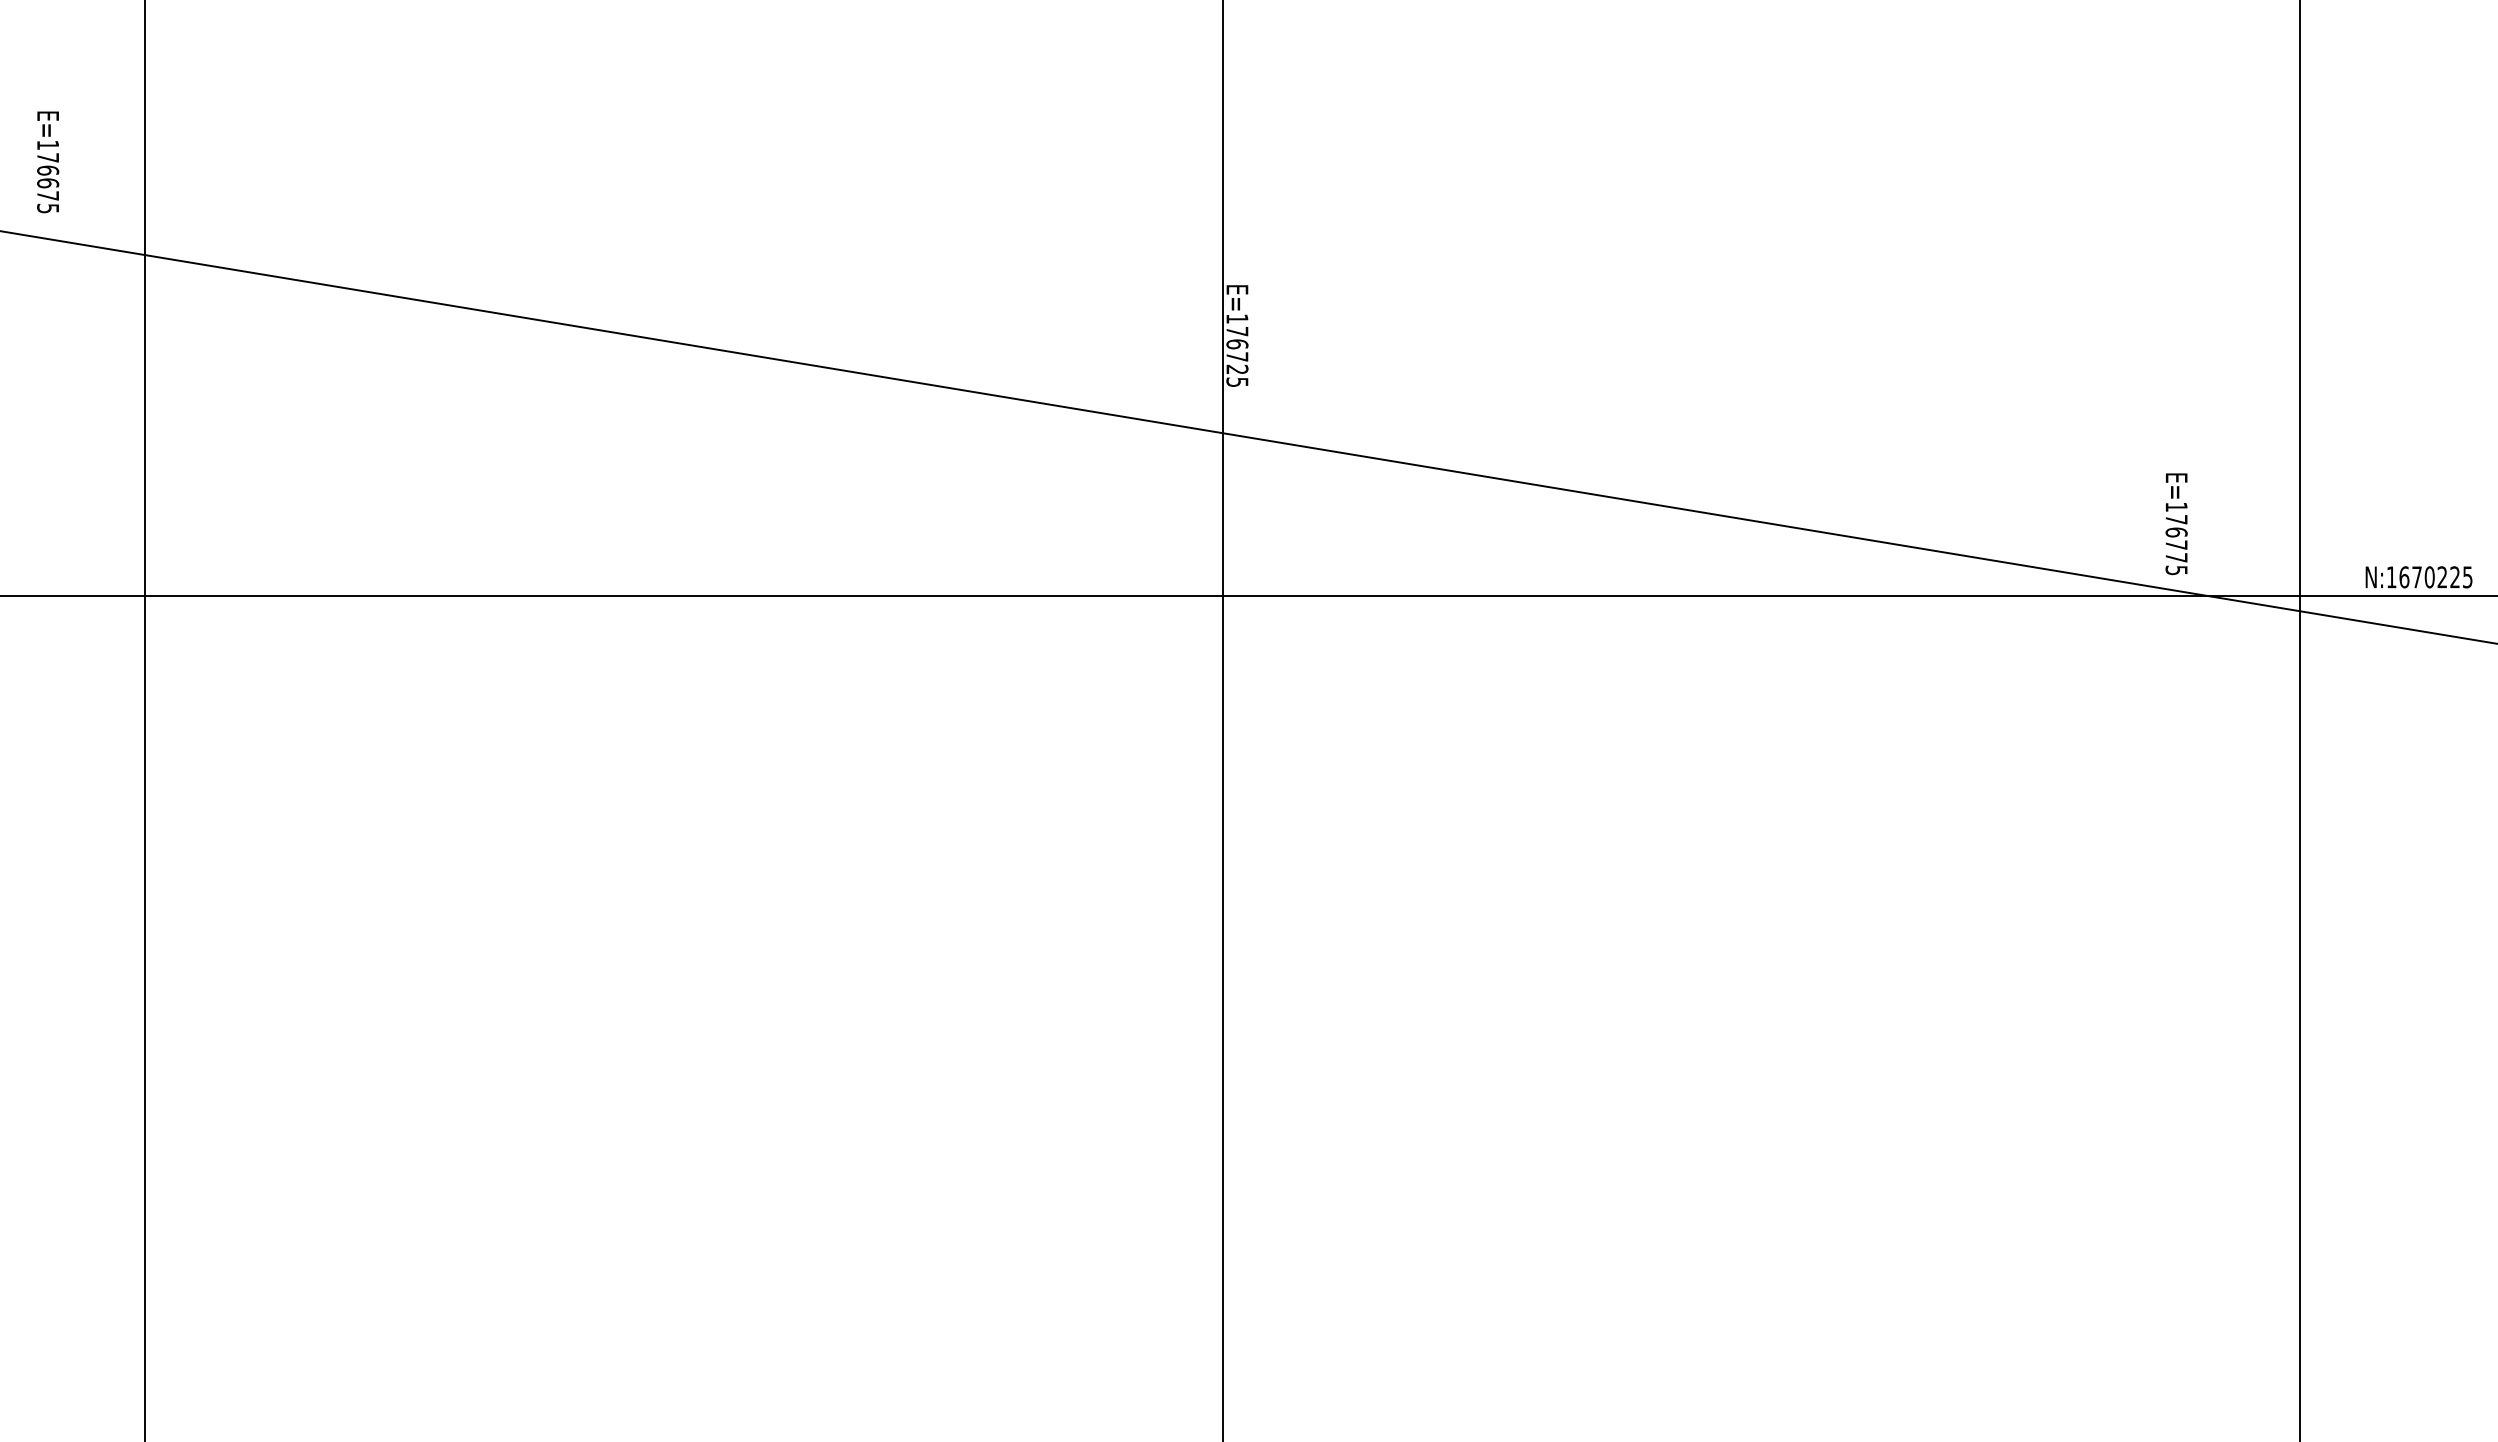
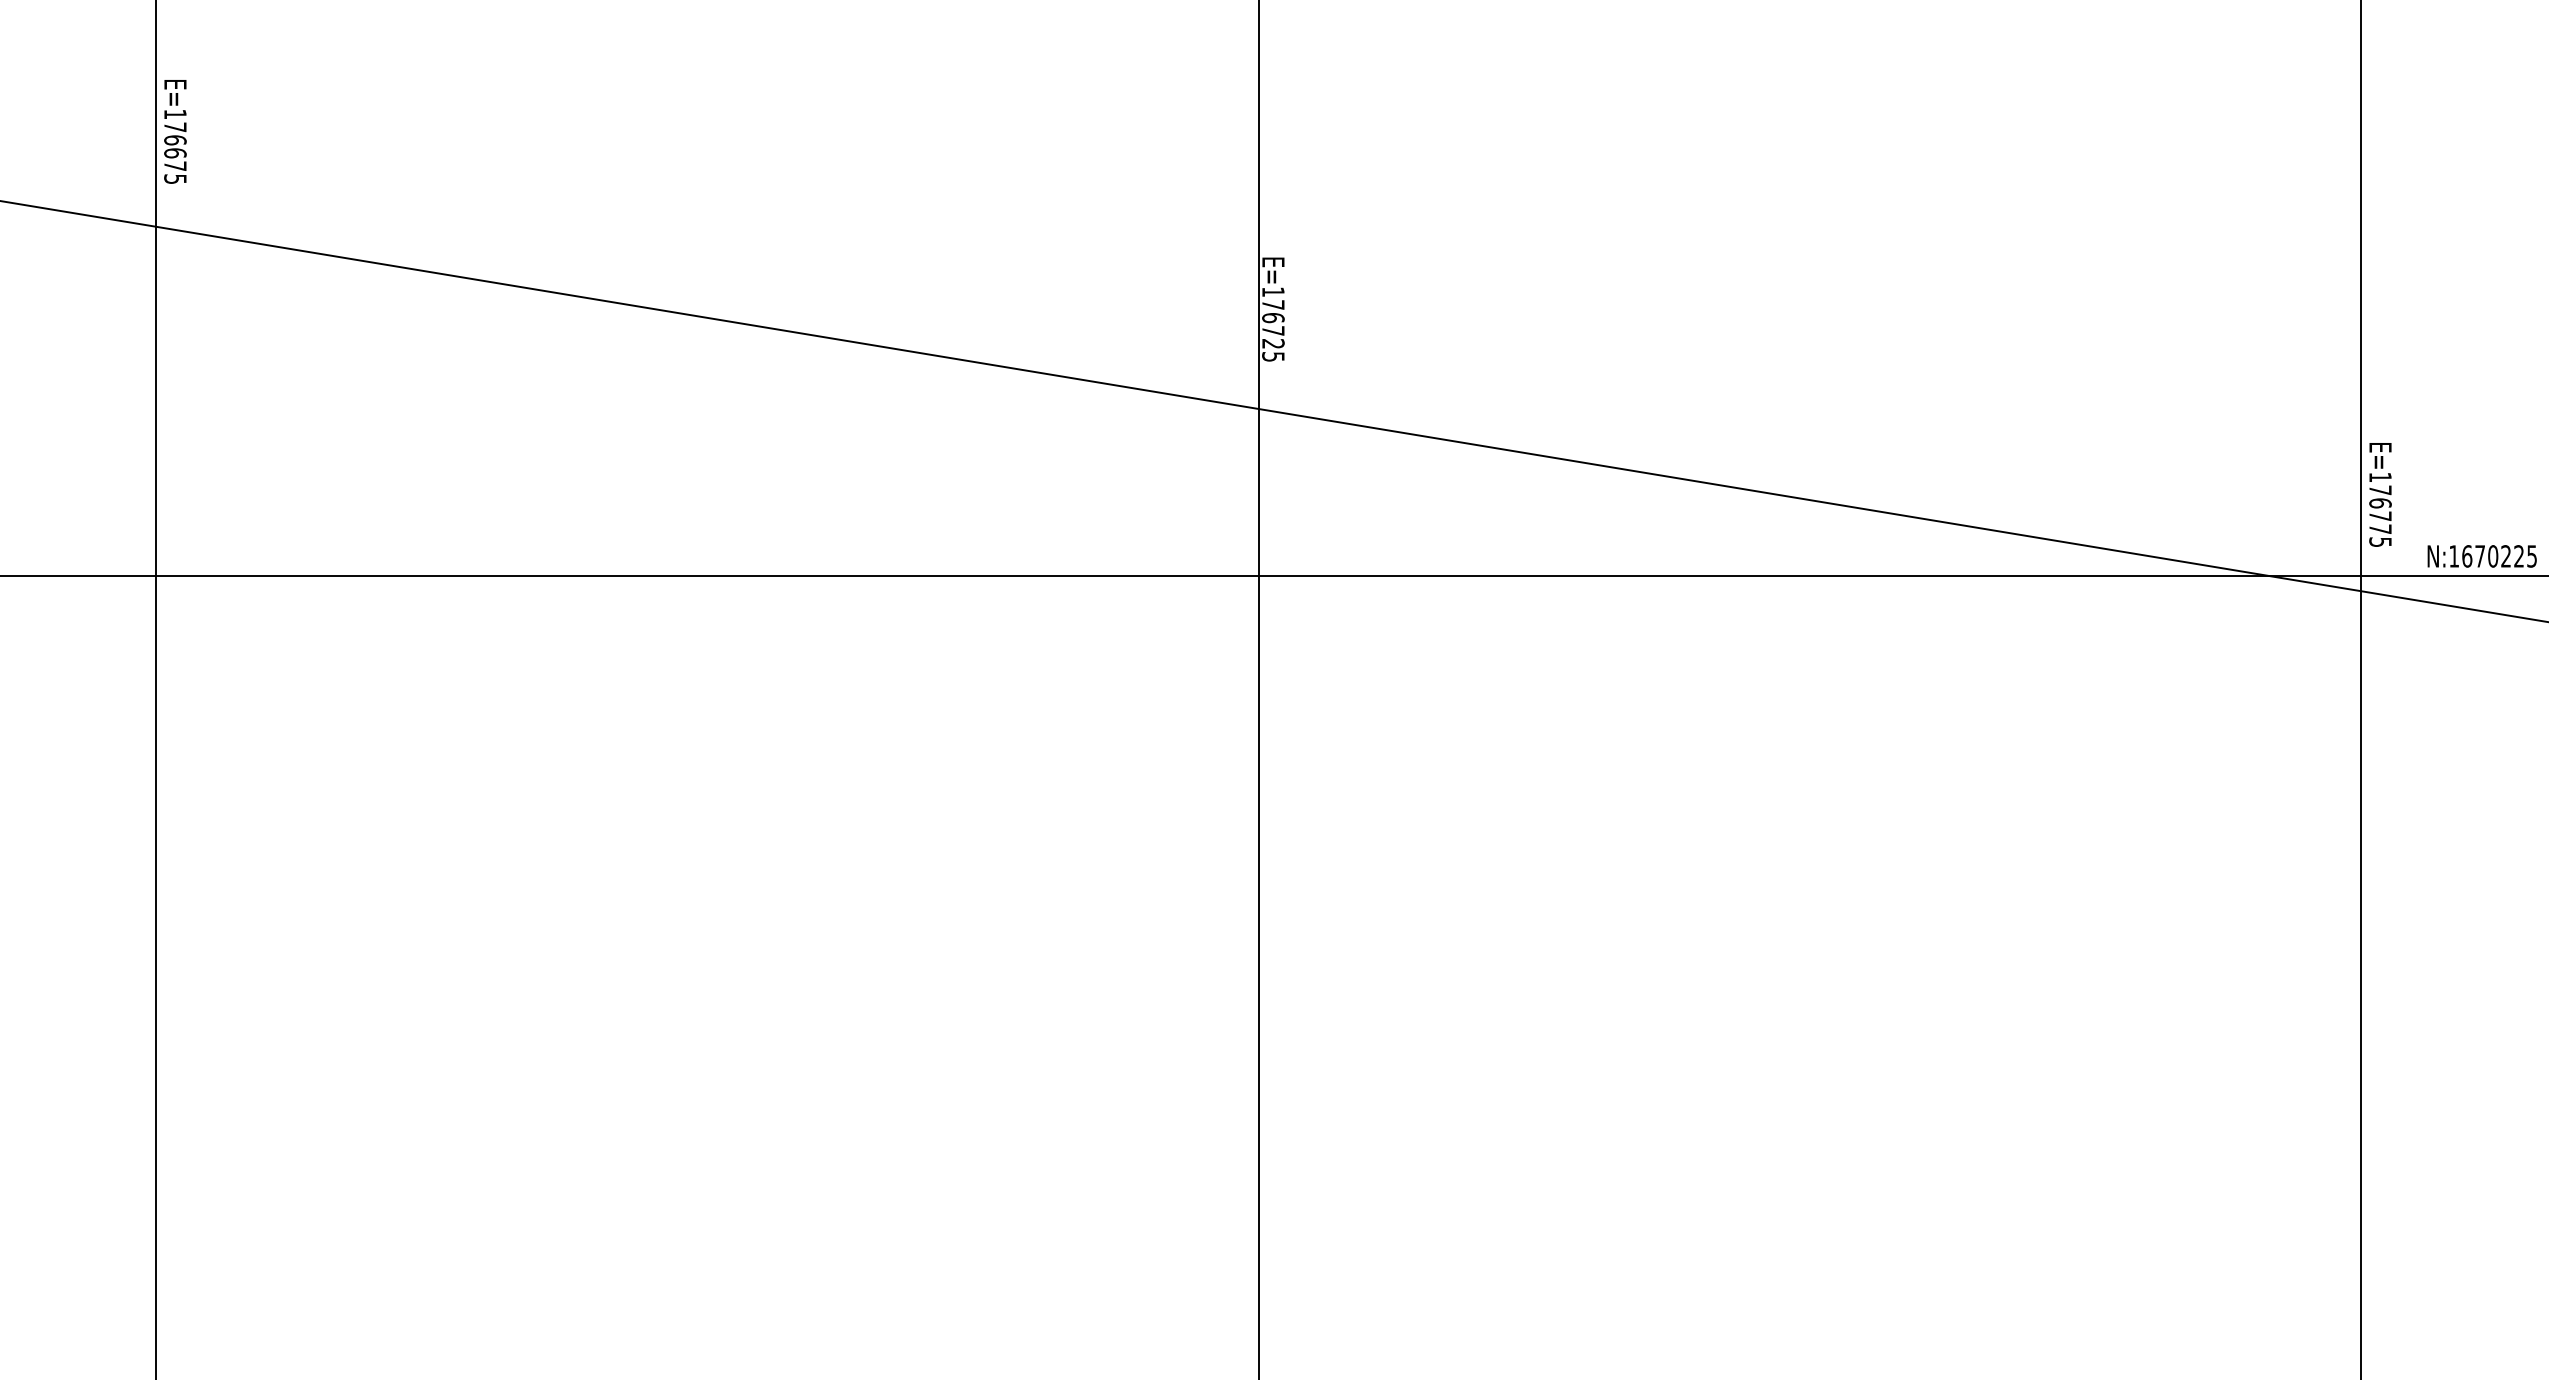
text: (48, 162) -> (175, 132), moved
text: (2176, 524) -> (2380, 495), moved

